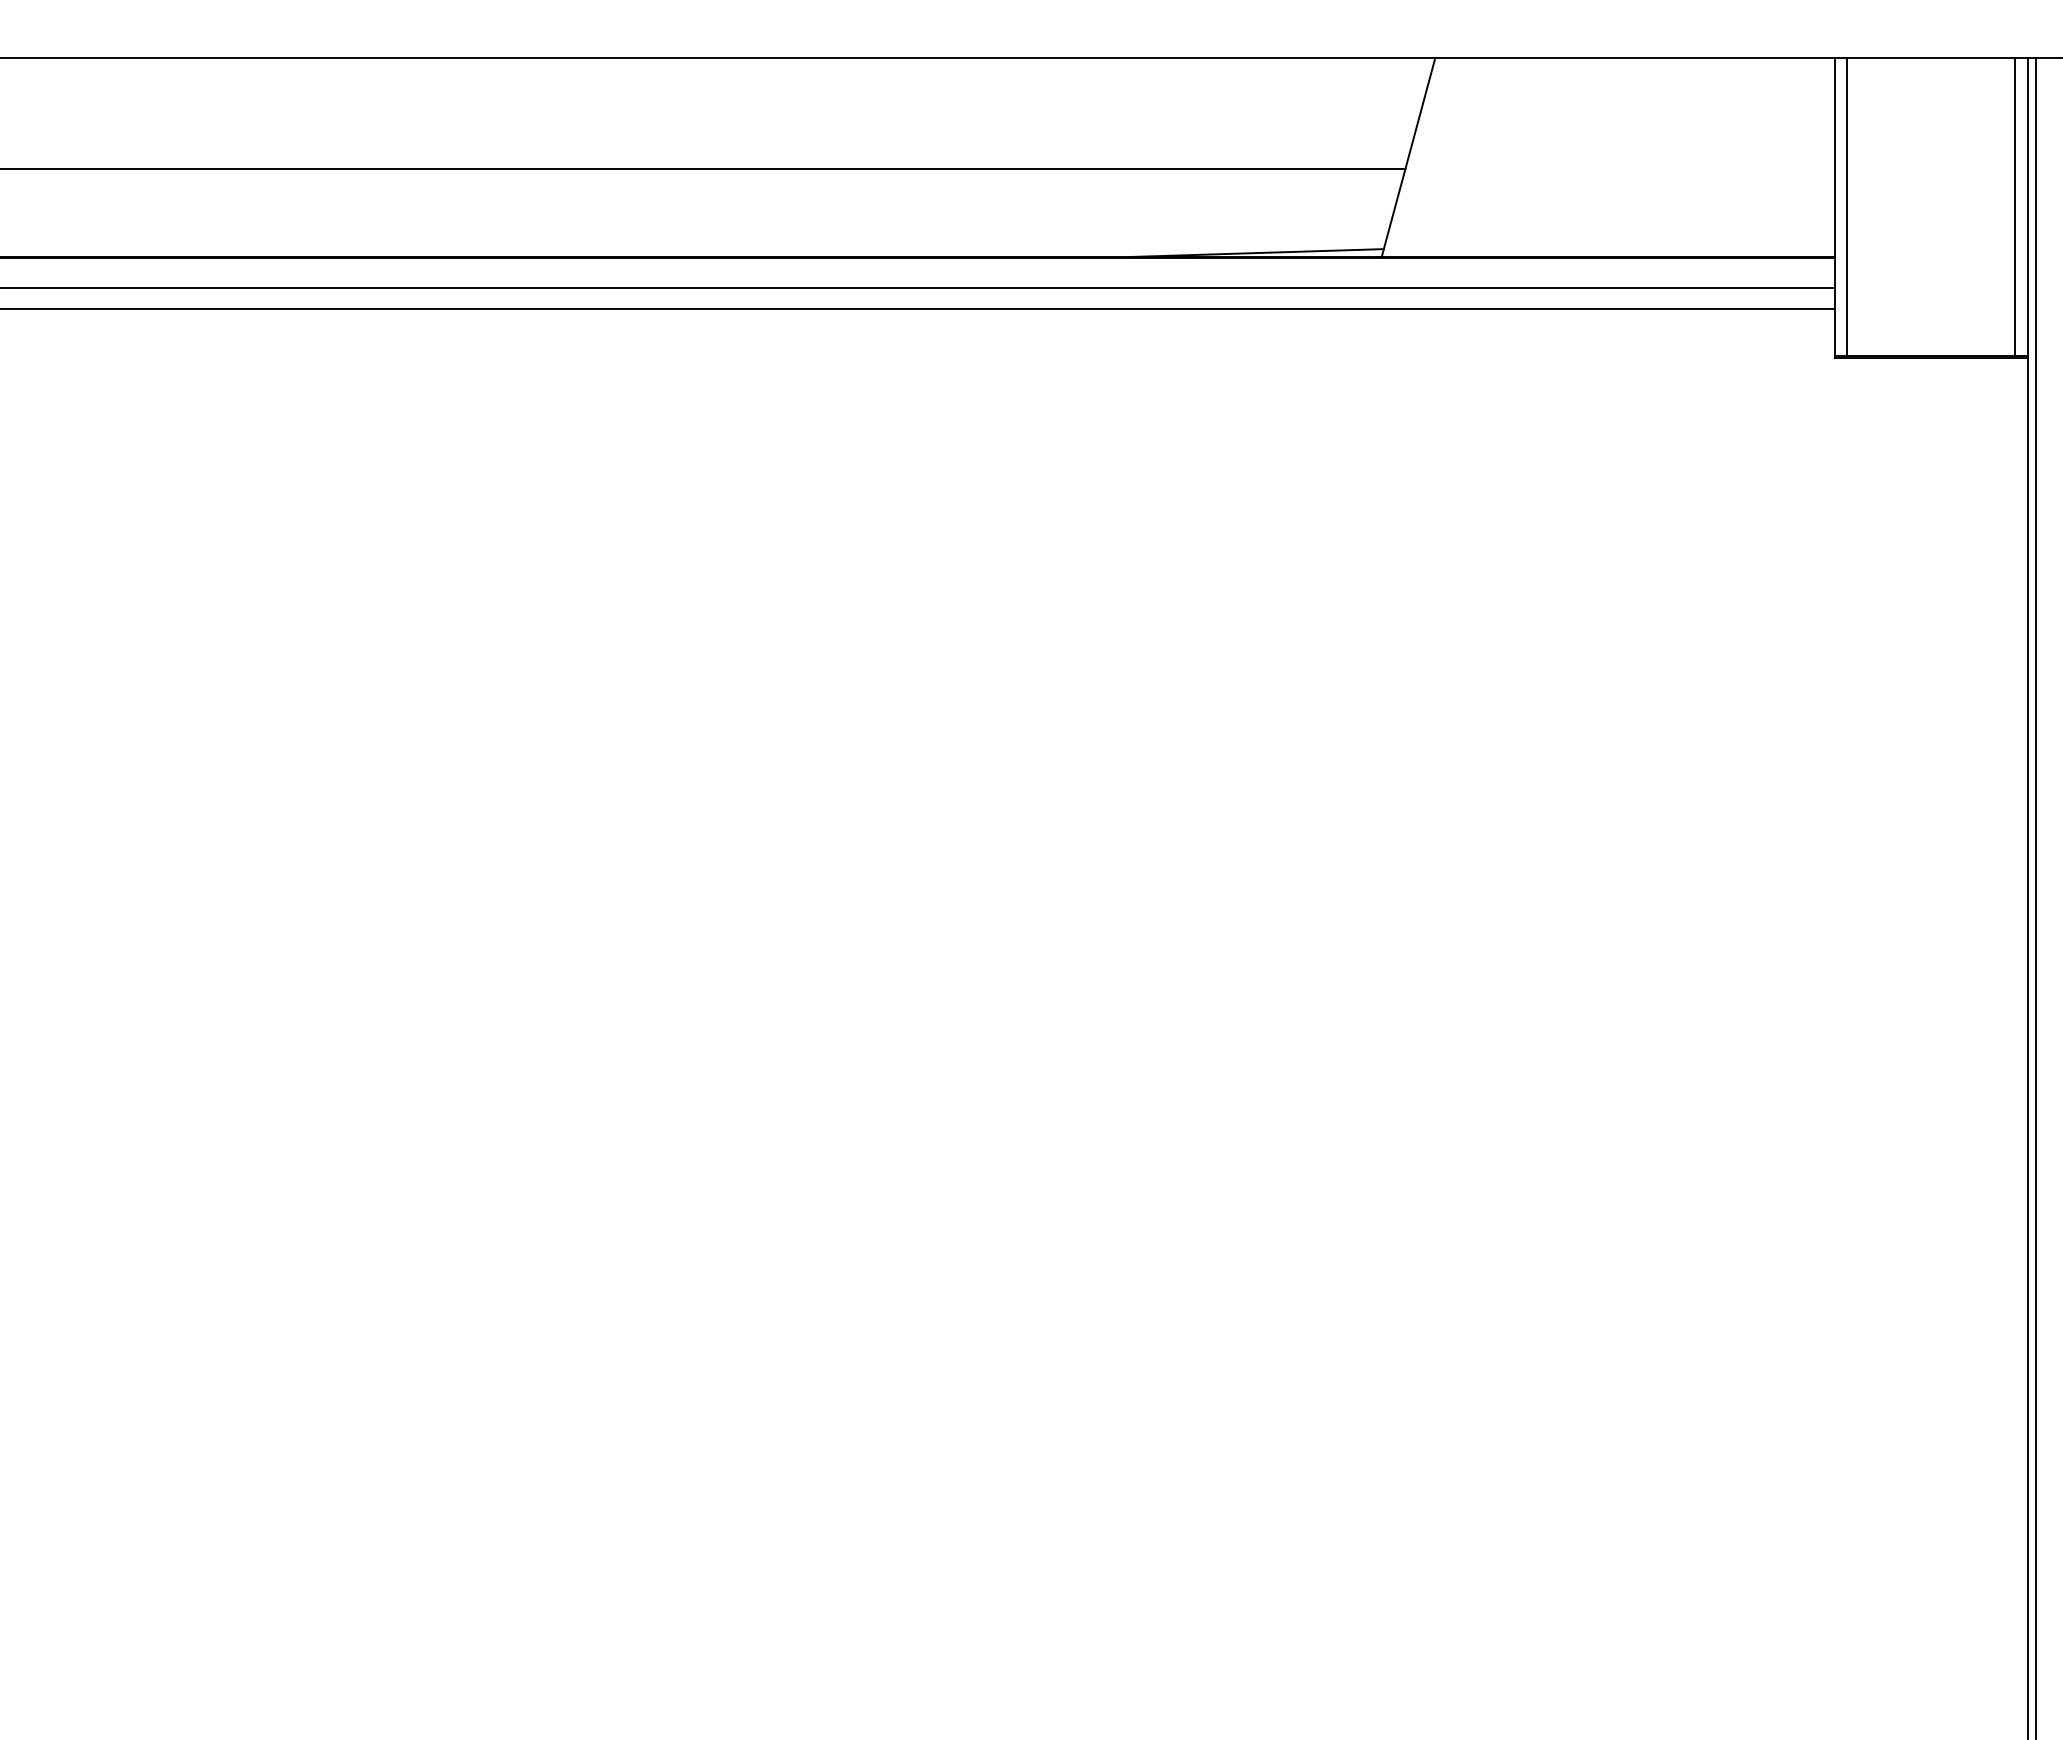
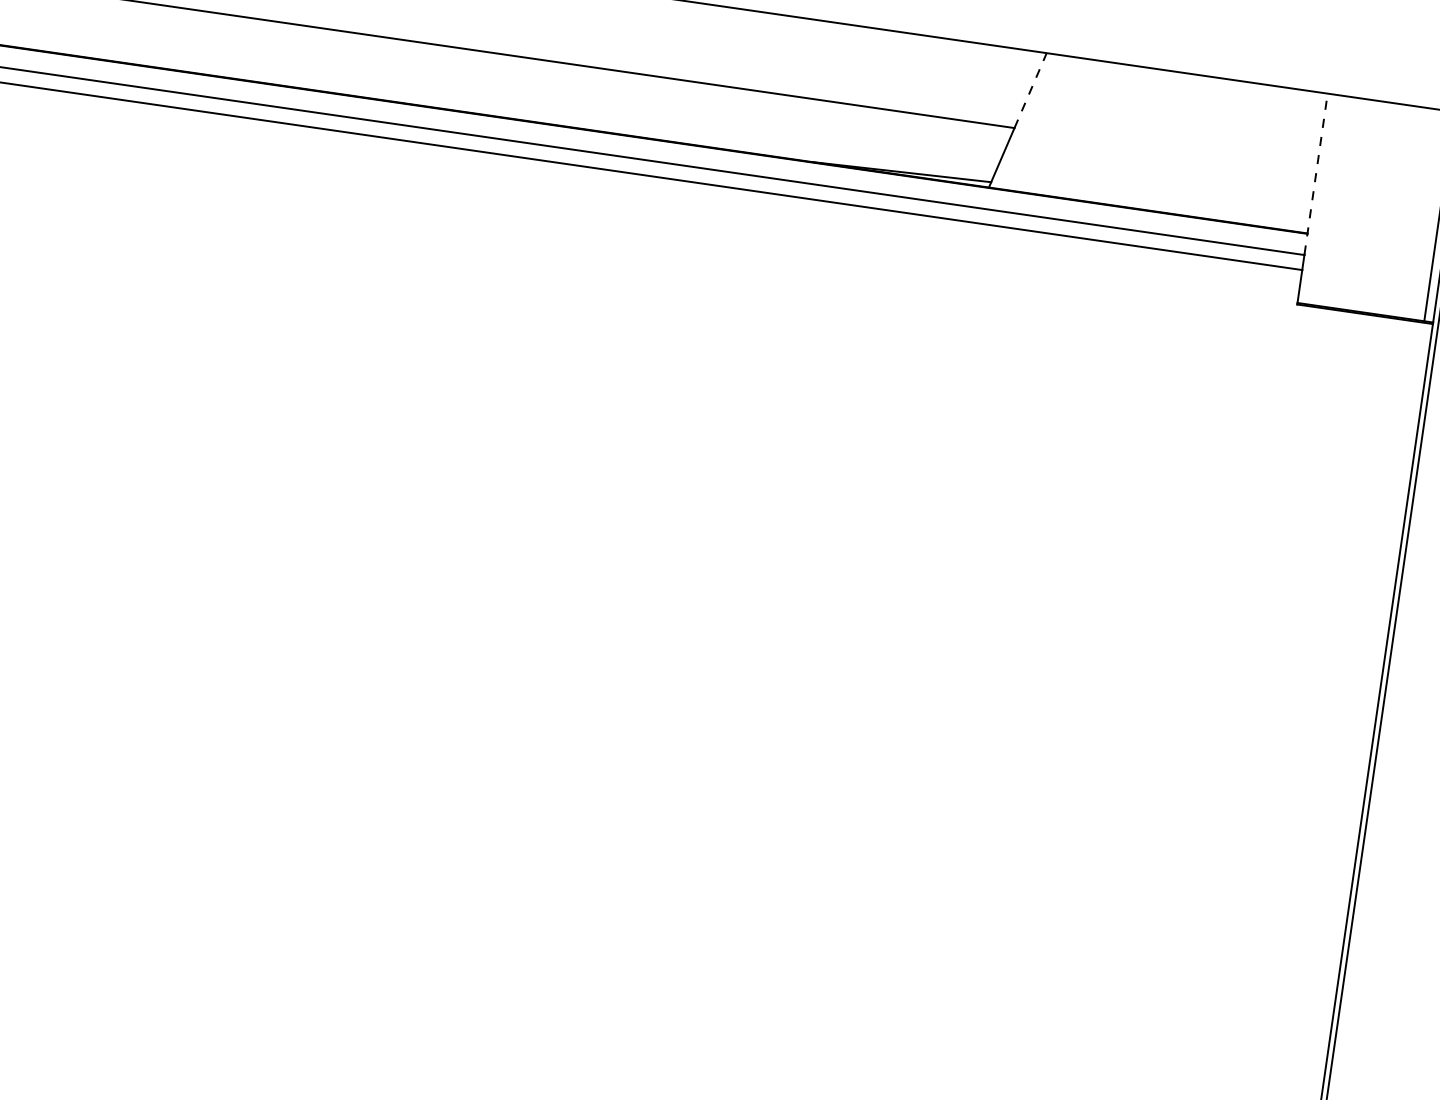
line: (1420, 113) -> (1030, 90), solid -> dashed
line: (1834, 172) -> (1315, 174), solid -> dashed
line: (1847, 206) -> (1321, 199), removed

